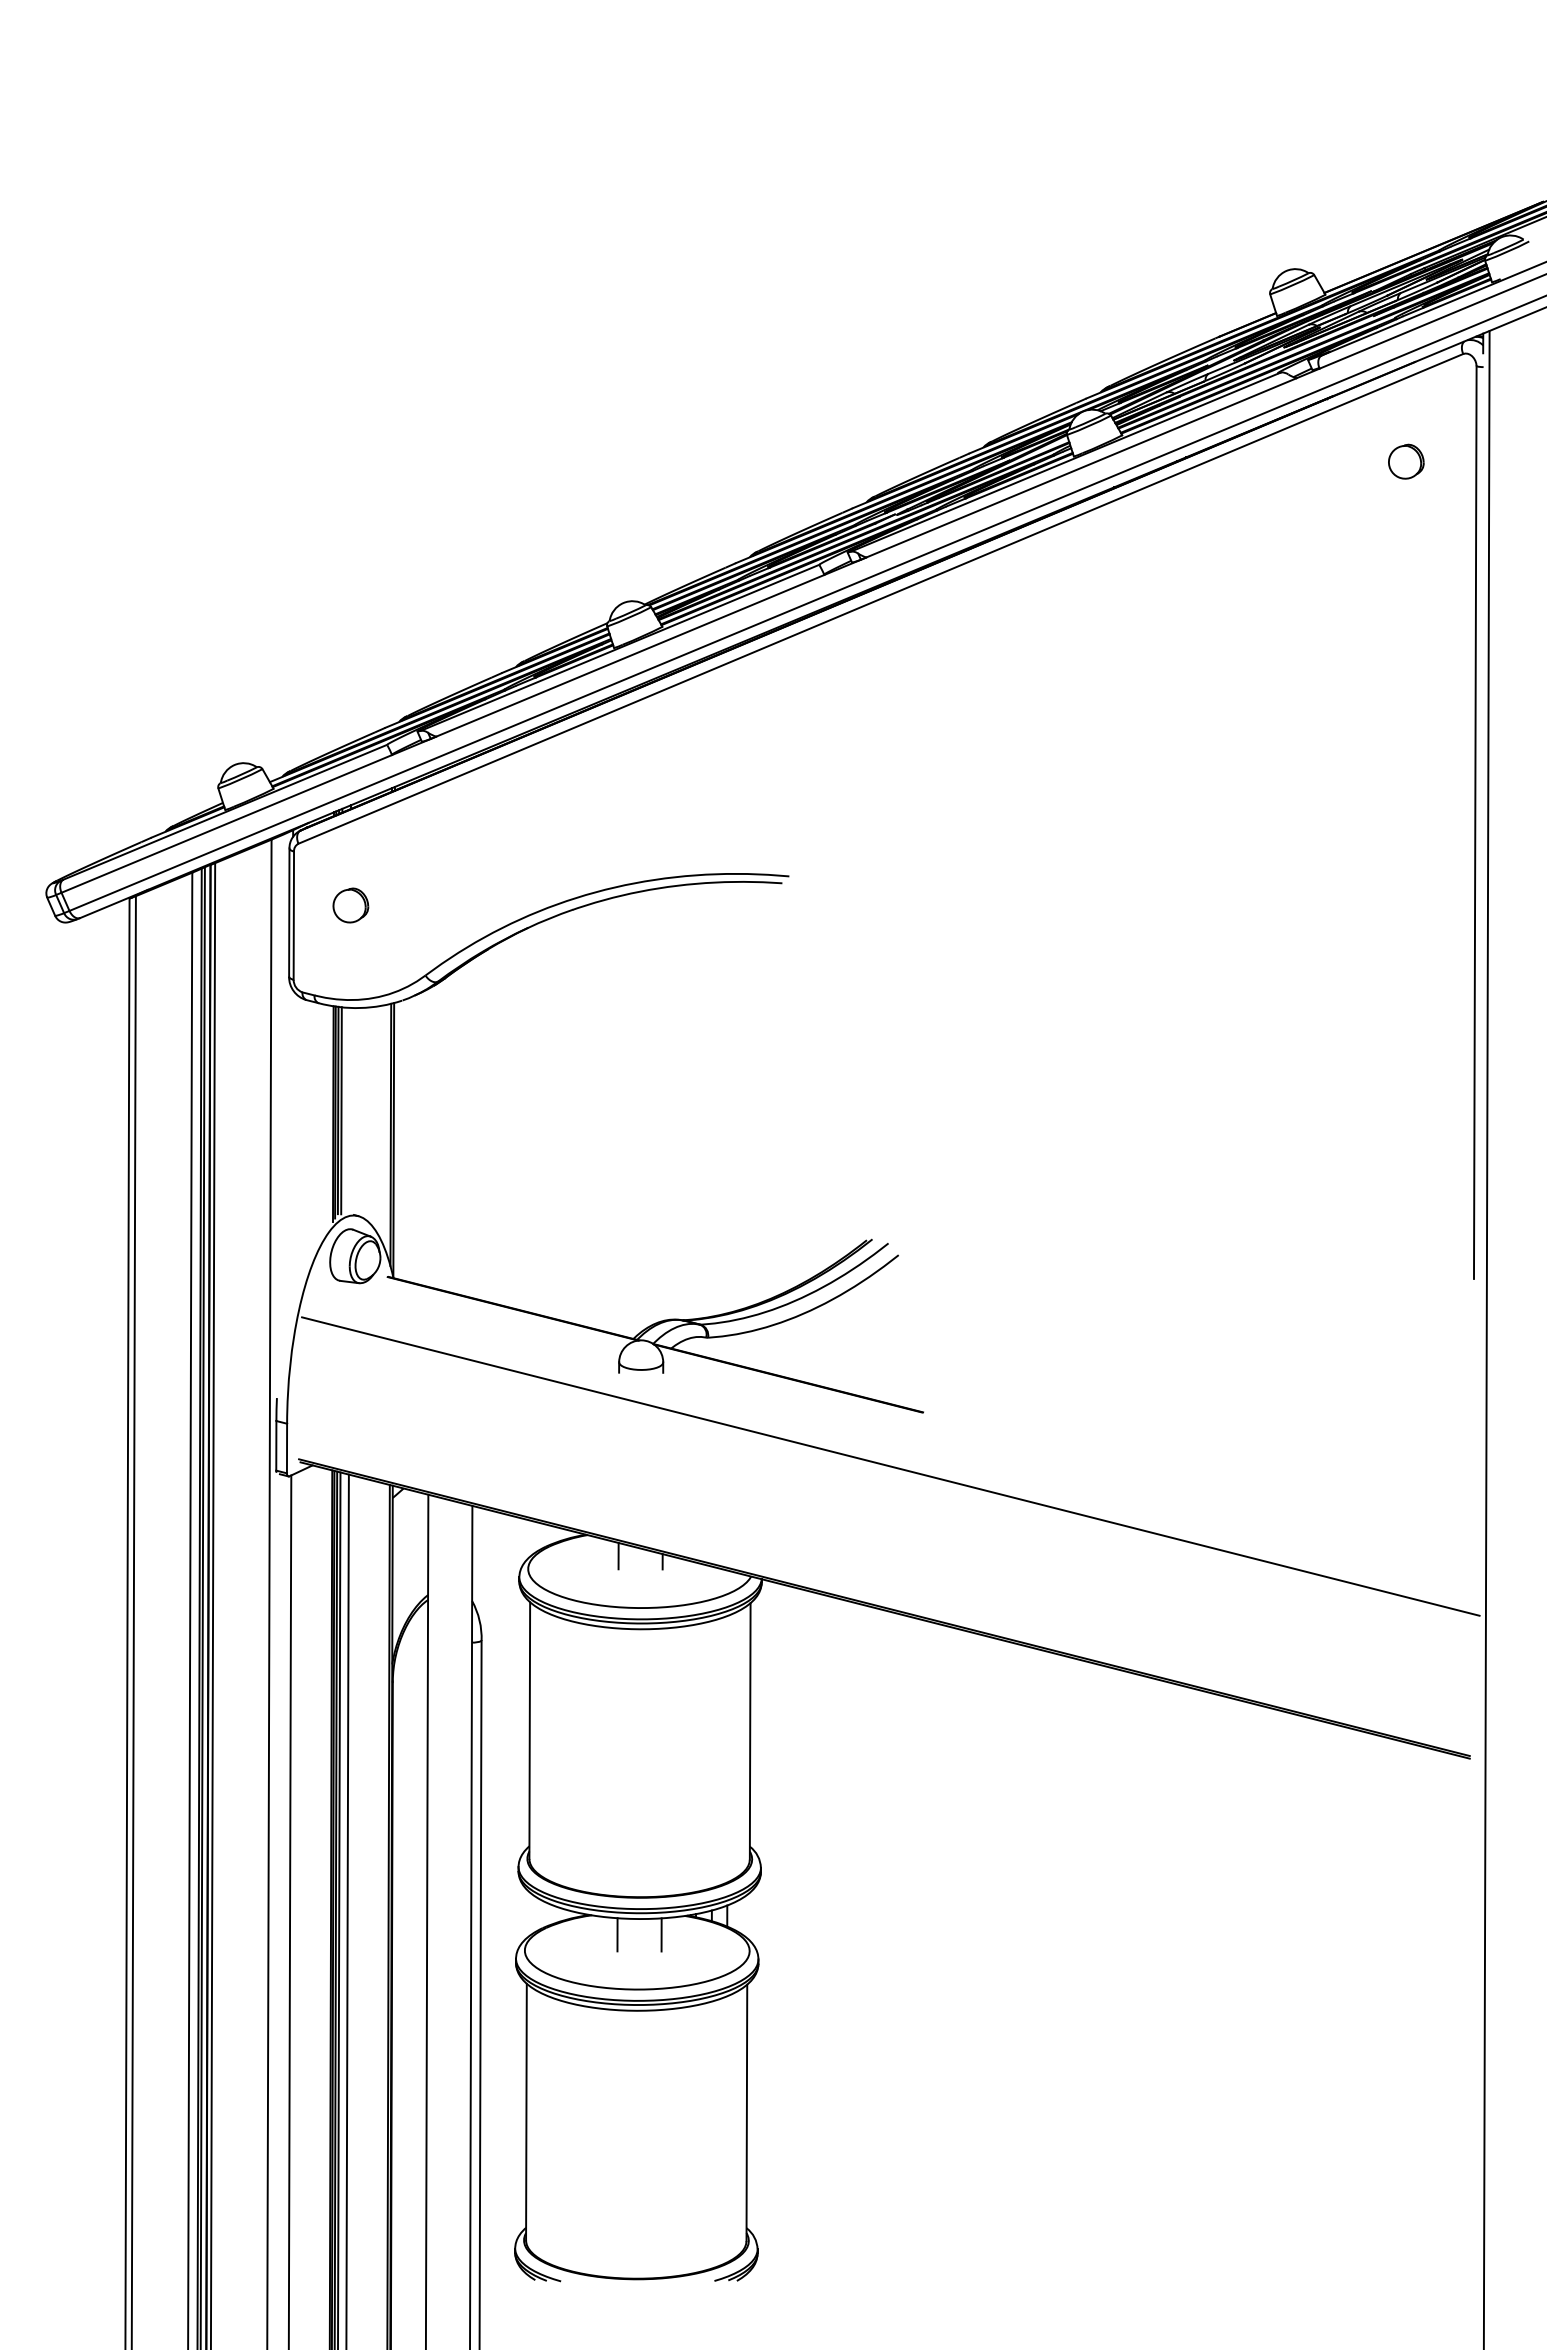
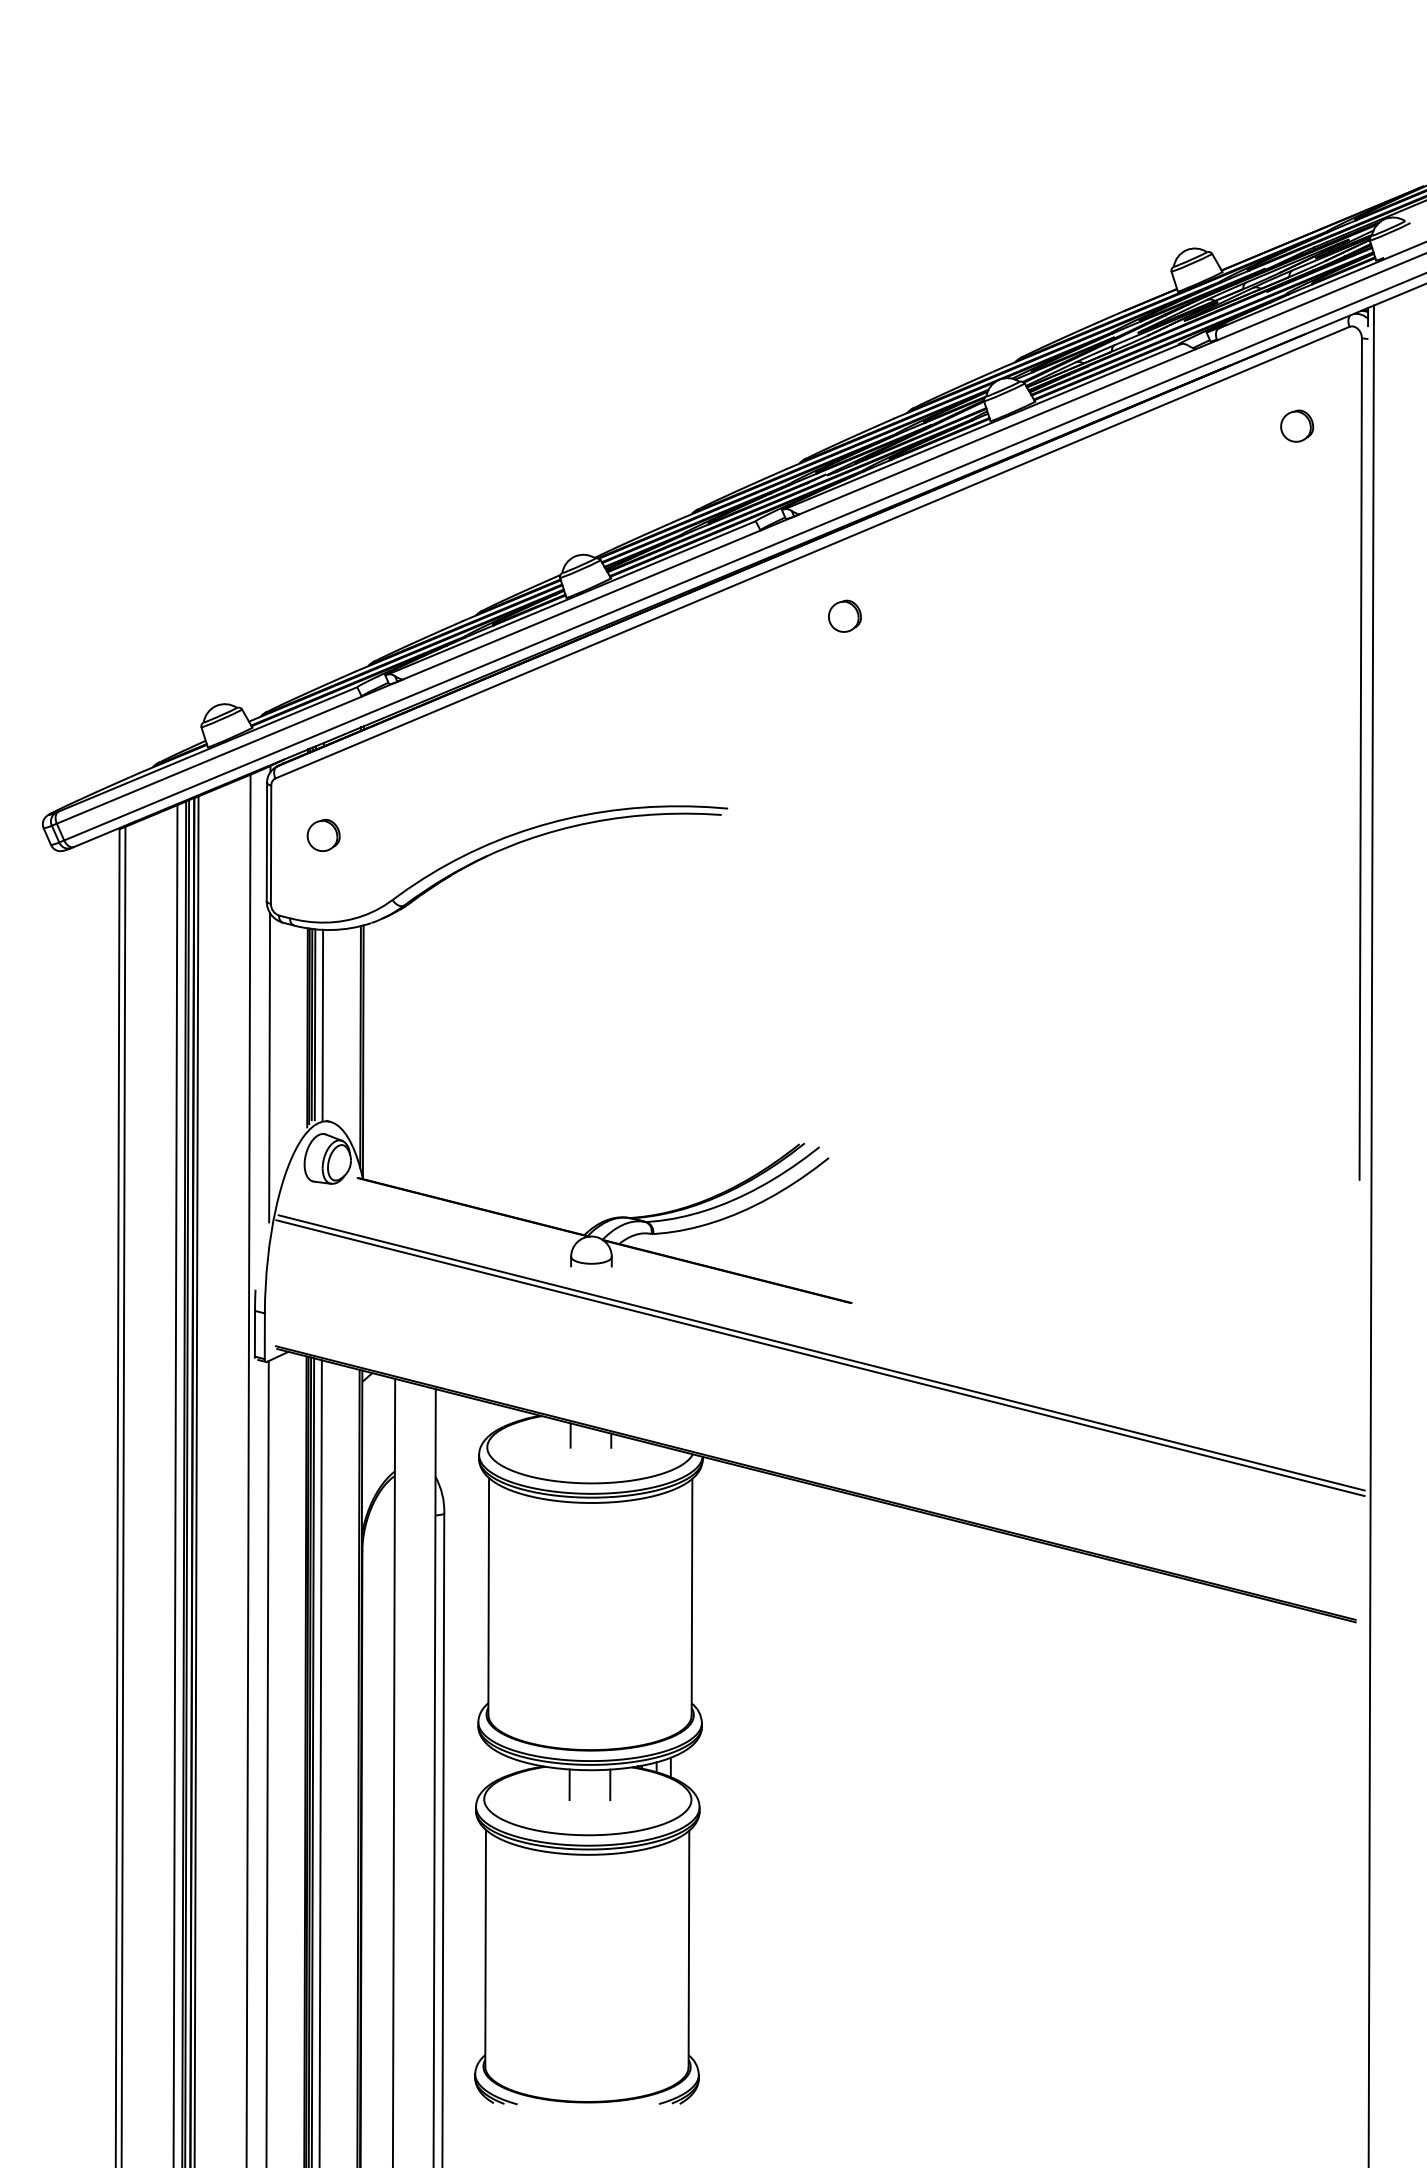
part: (915, 667) -> (844, 615), added
line: (349, 1110) -> (322, 1024), added
line: (291, 1157) -> (268, 1067), added
line: (889, 1471) -> (820, 1357), added

